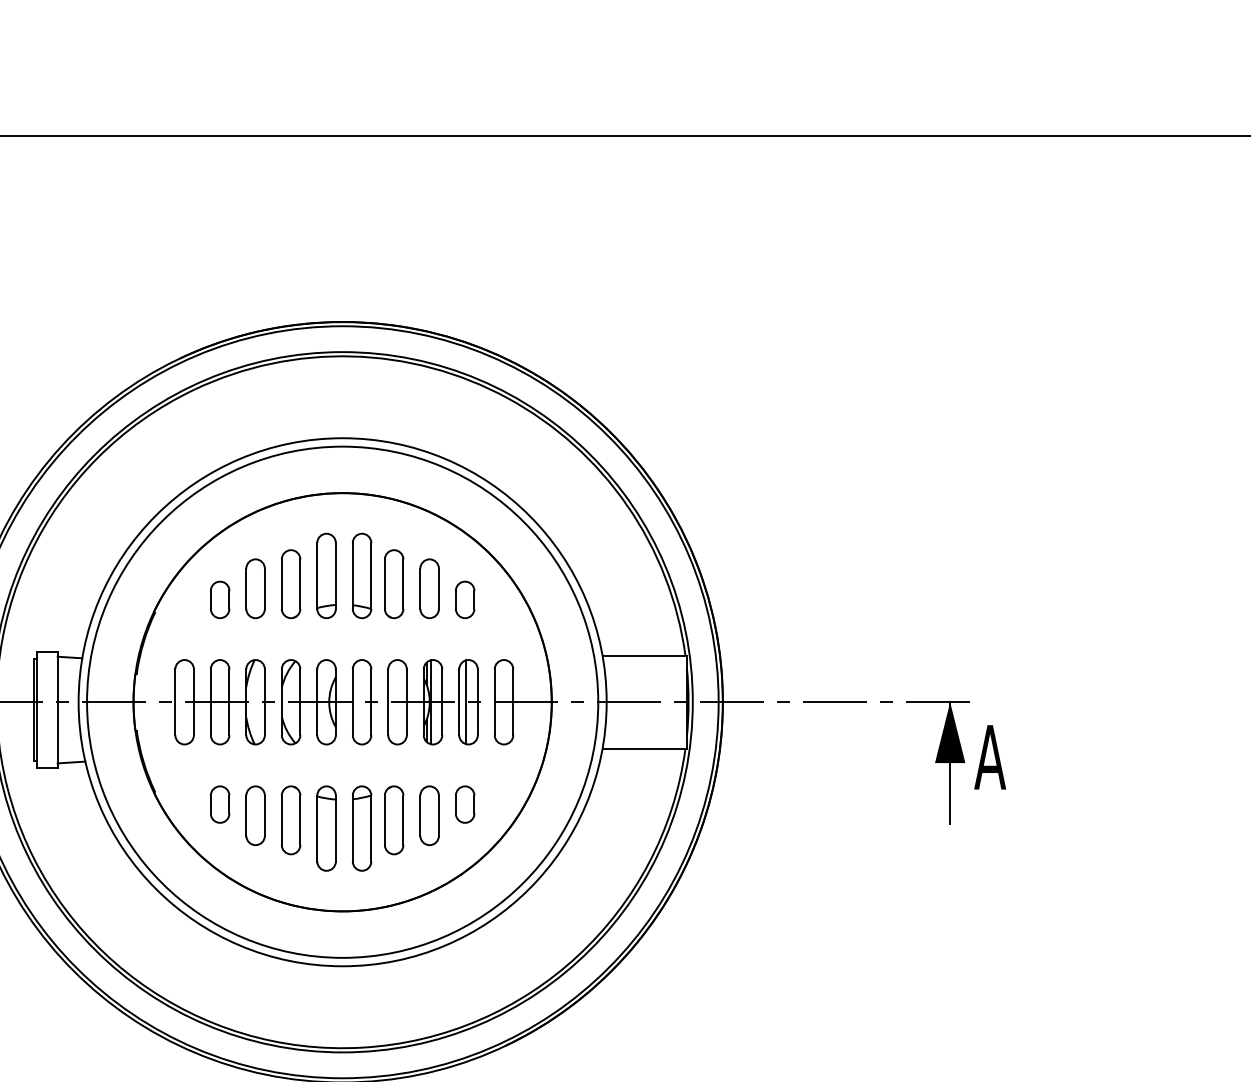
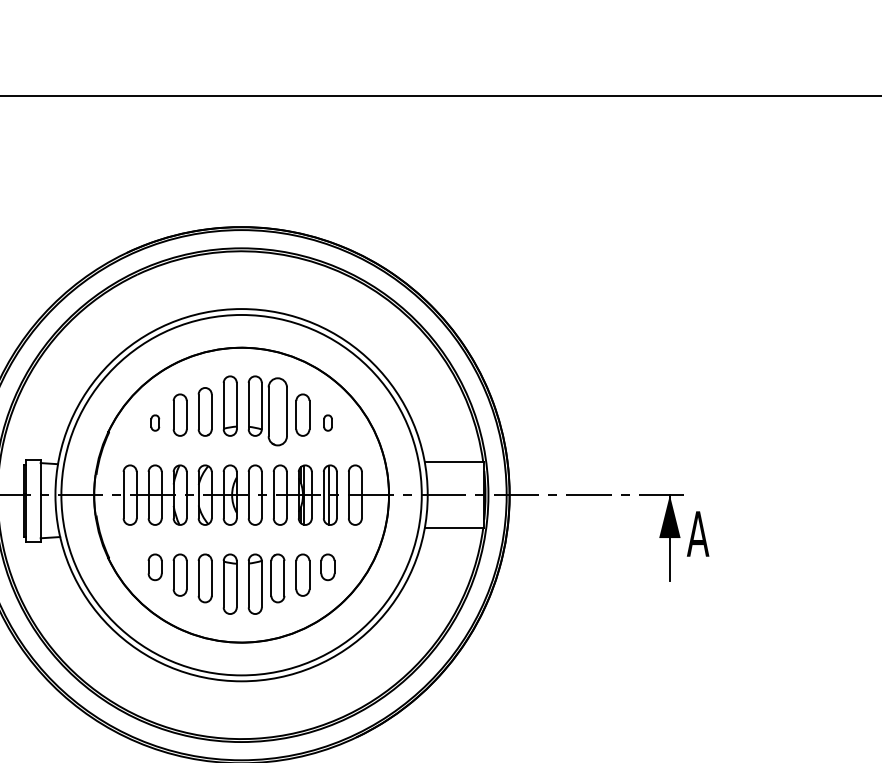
part: (394, 584) -> (278, 412), size x1.4
part: (220, 599) -> (155, 422), size x0.6
part: (465, 599) -> (328, 422), size x0.6

